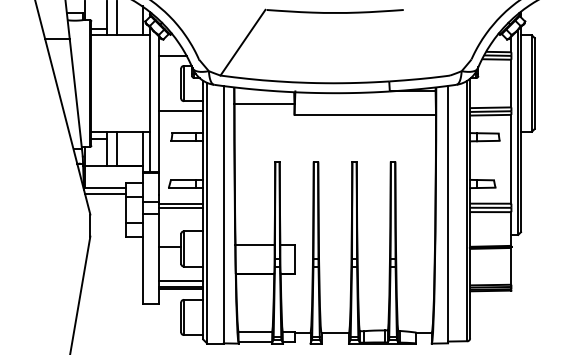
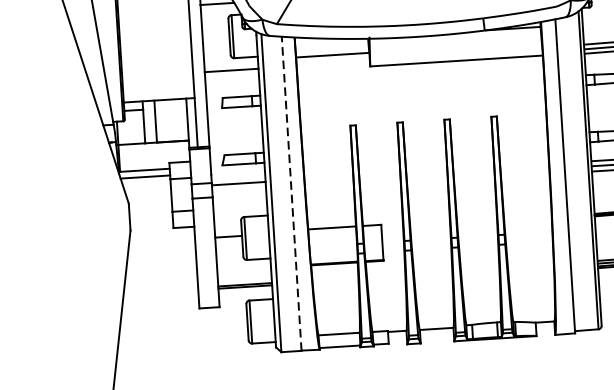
line: (181, 207) -> (239, 188), removed
line: (223, 214) -> (291, 193), solid -> dashed
line: (181, 281) -> (245, 278), removed

